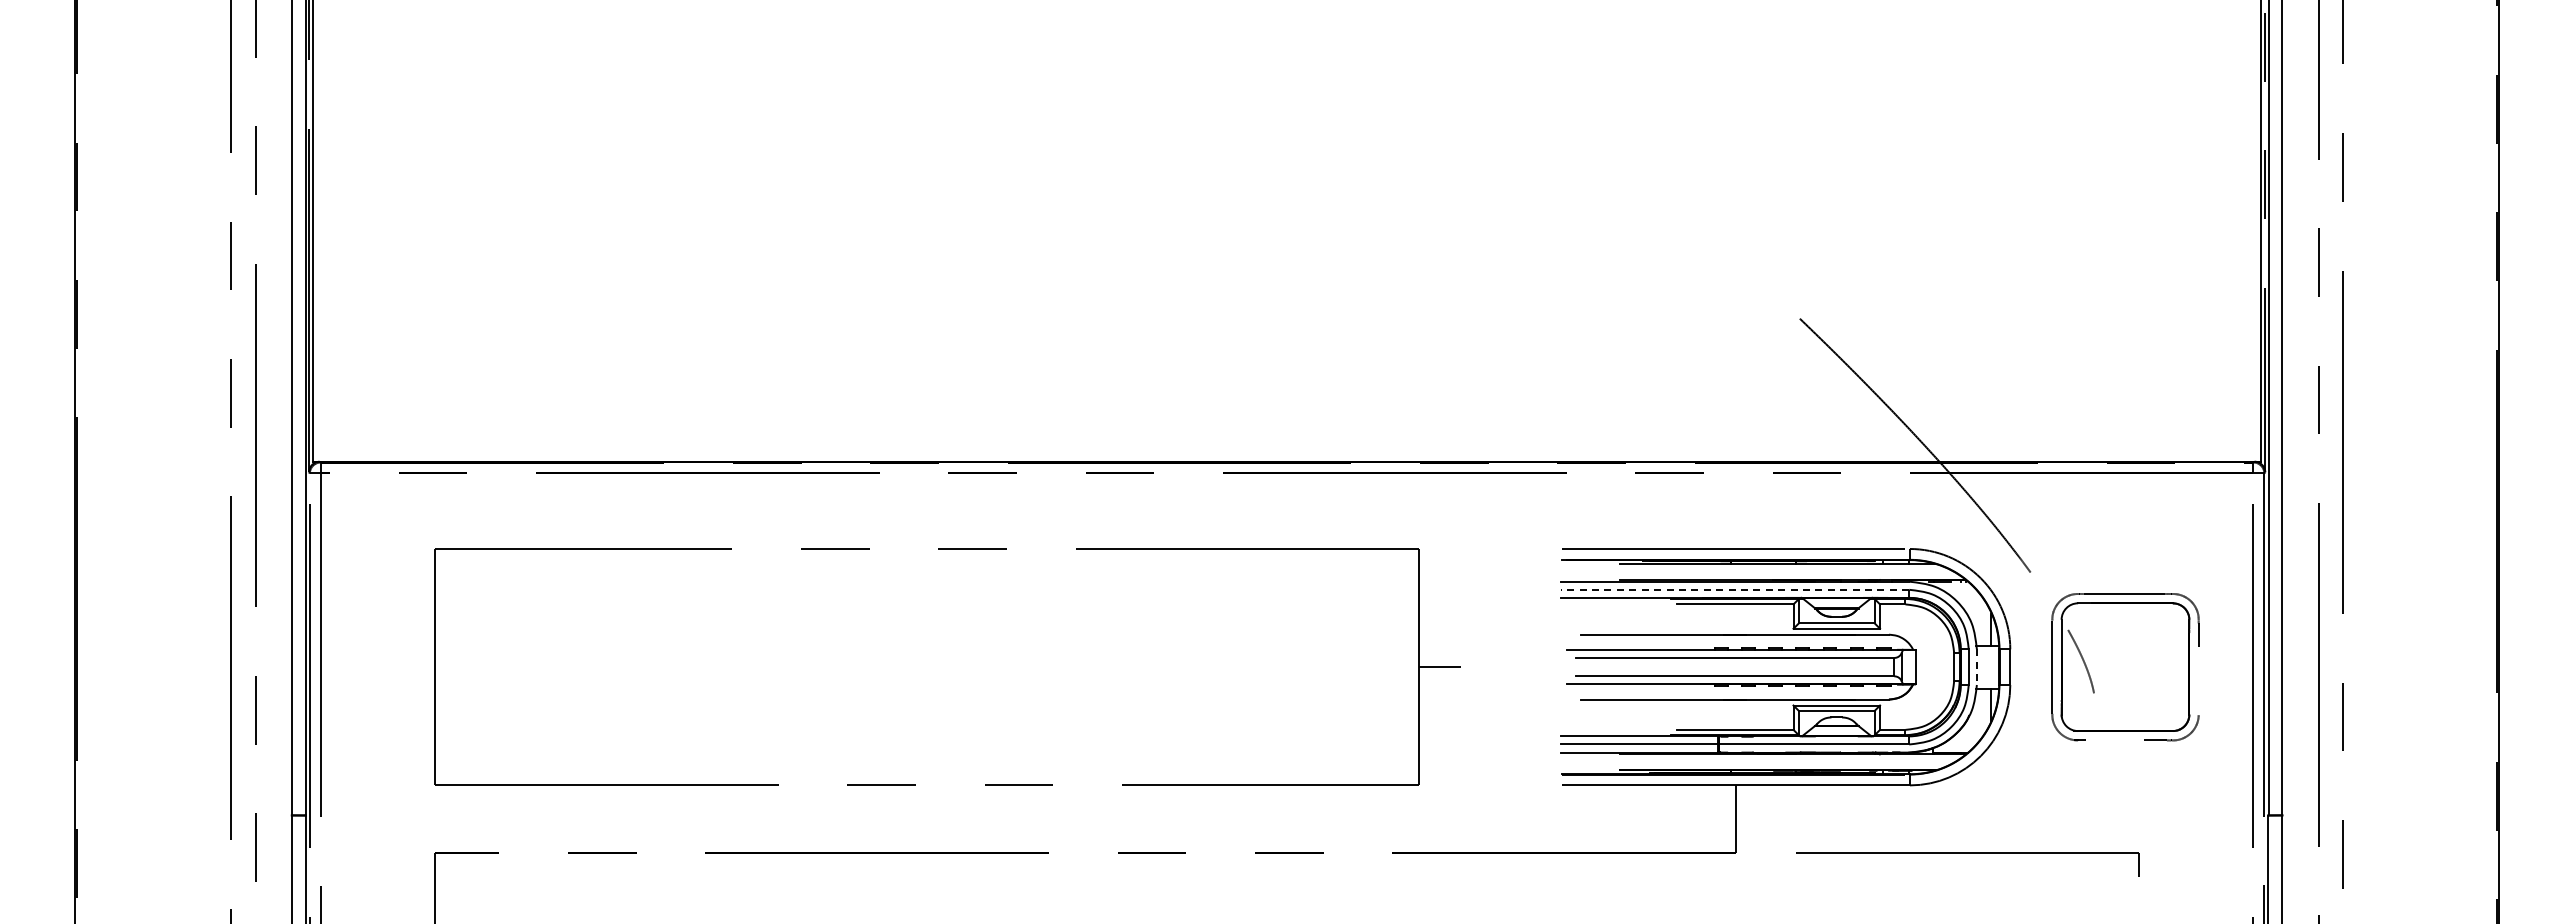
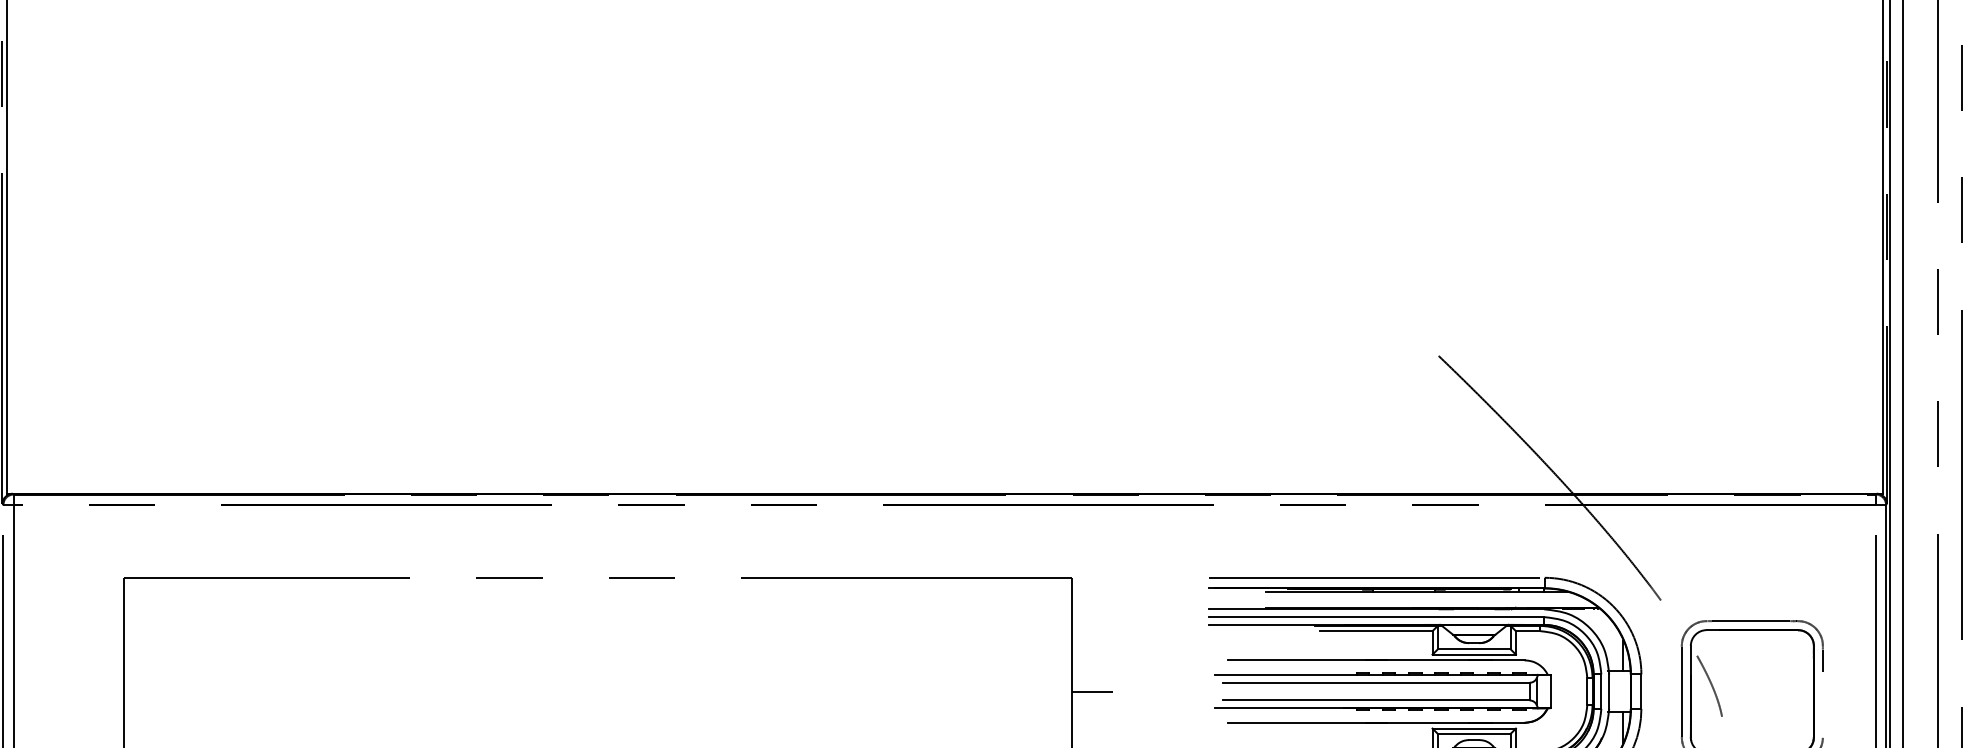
line: (1734, 589) -> (1375, 616), dashed -> solid
line: (1976, 667) -> (1608, 691), dashed -> solid

